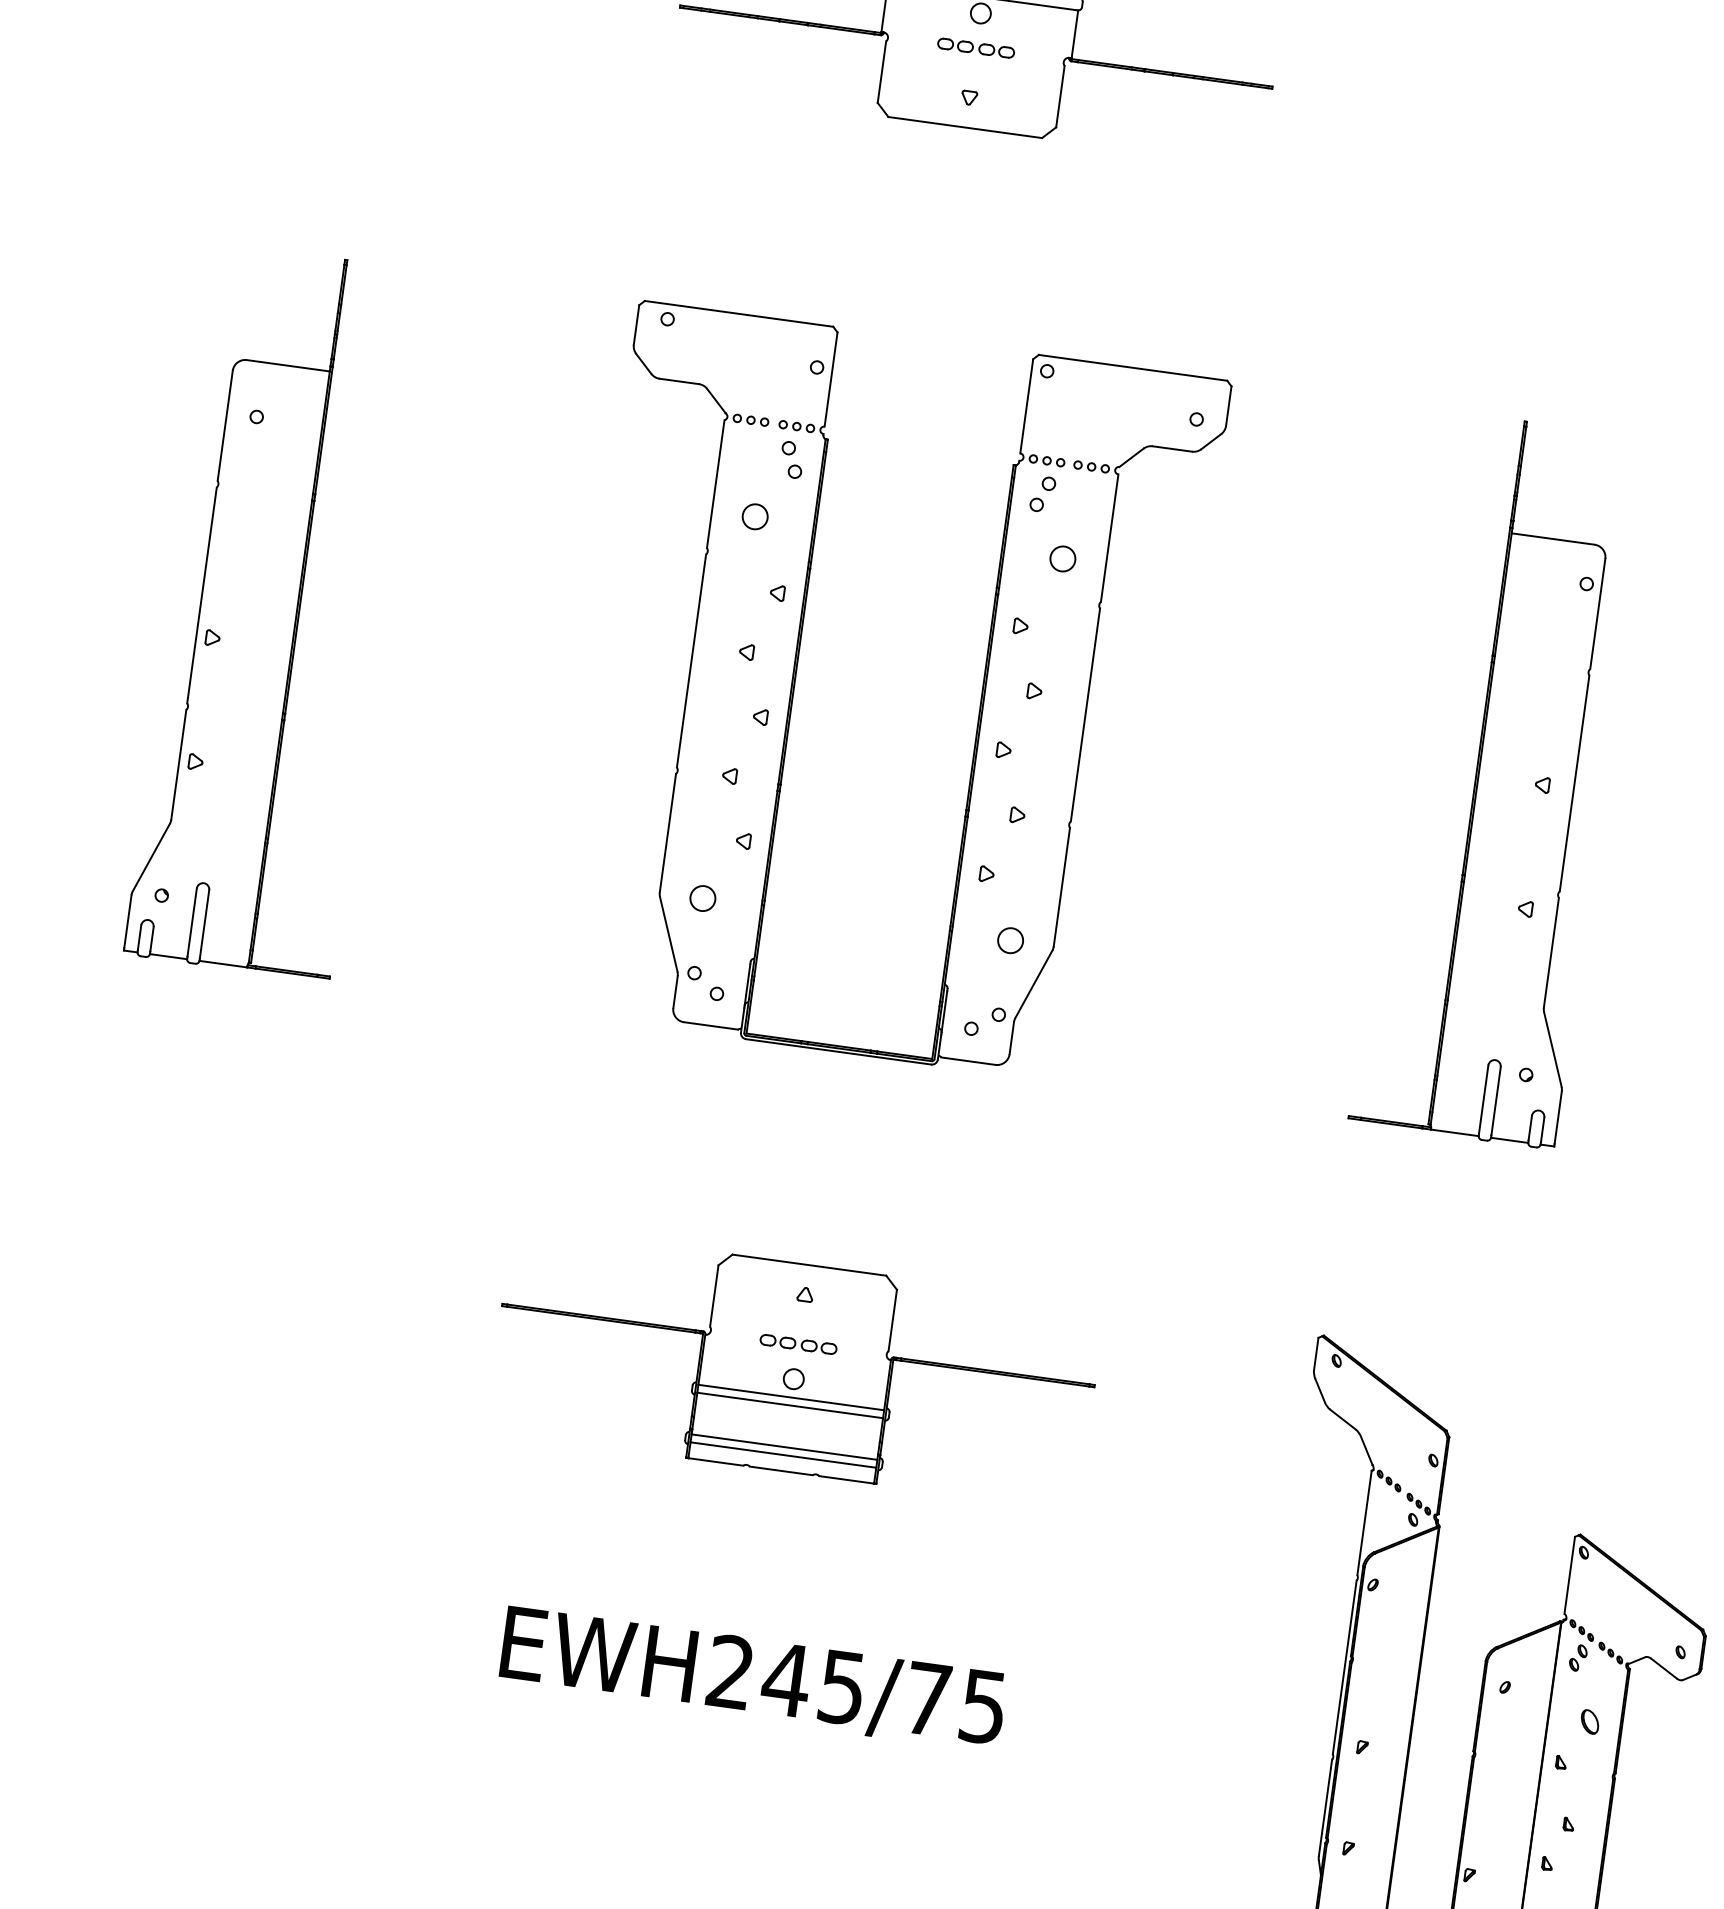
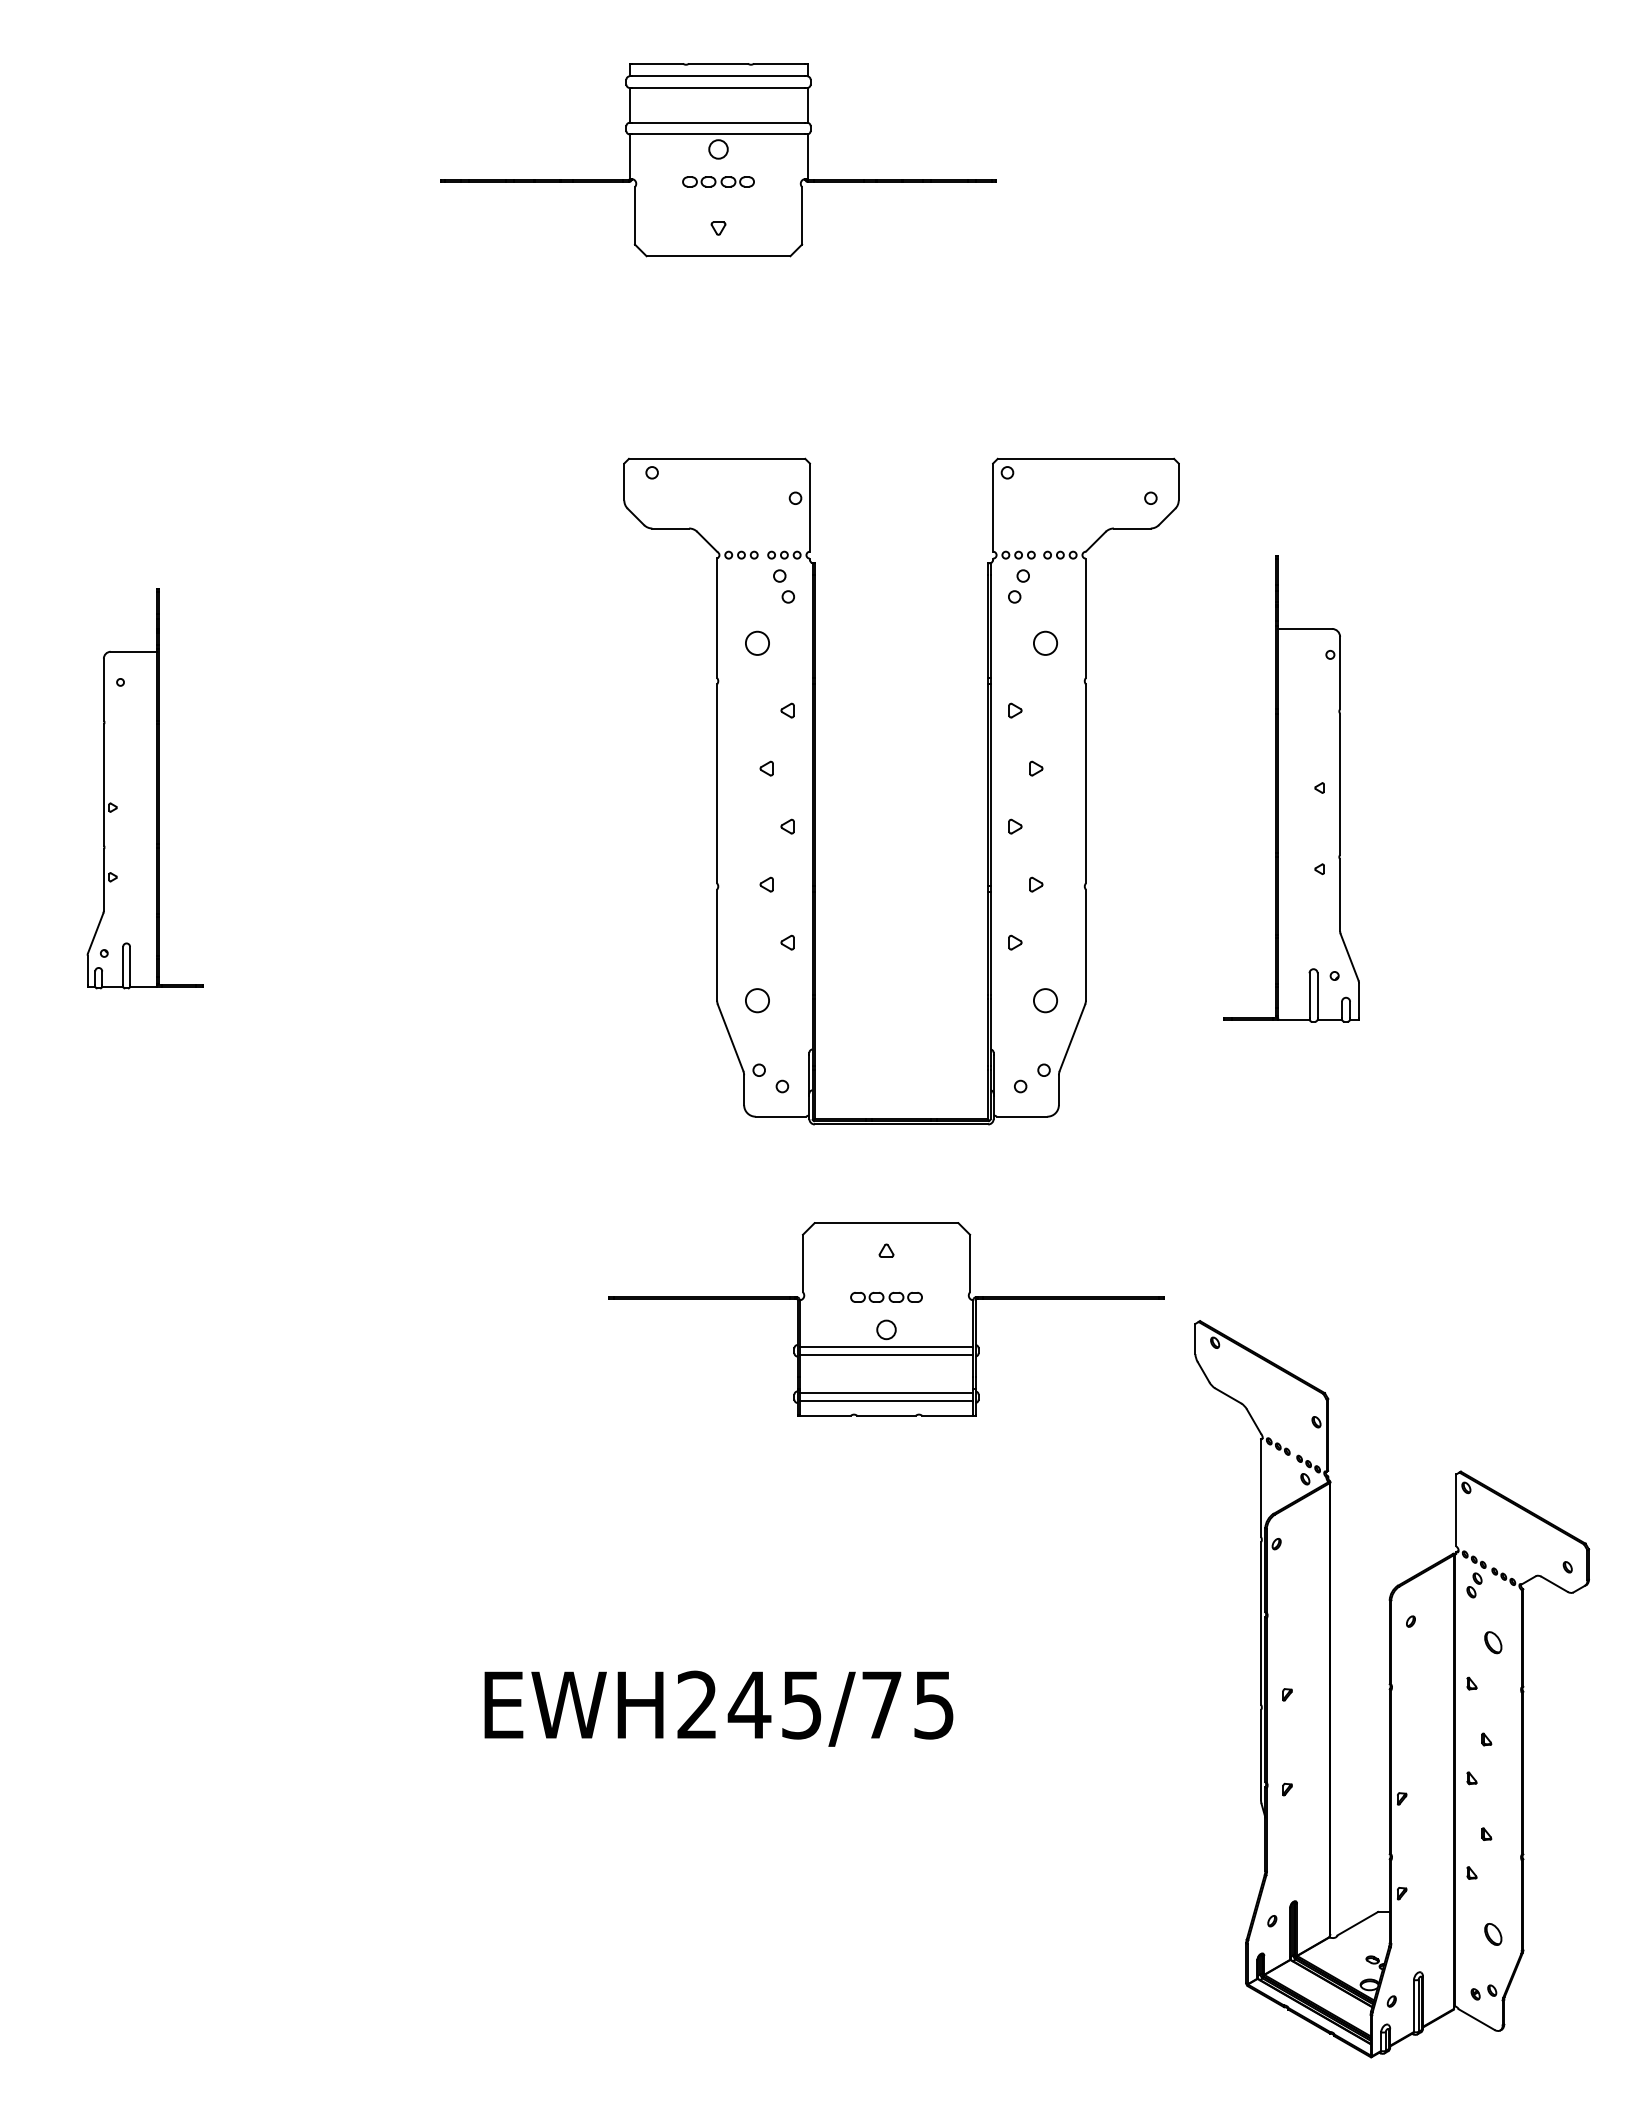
part: (275, 612) -> (145, 788), size x0.6
part: (795, 683) -> (815, 791), moved
part: (1499, 780) -> (1291, 788), size x0.7
part: (795, 1368) -> (886, 1319), moved

